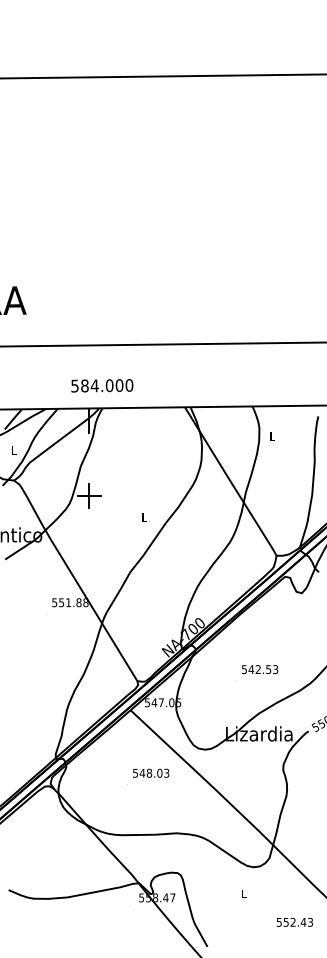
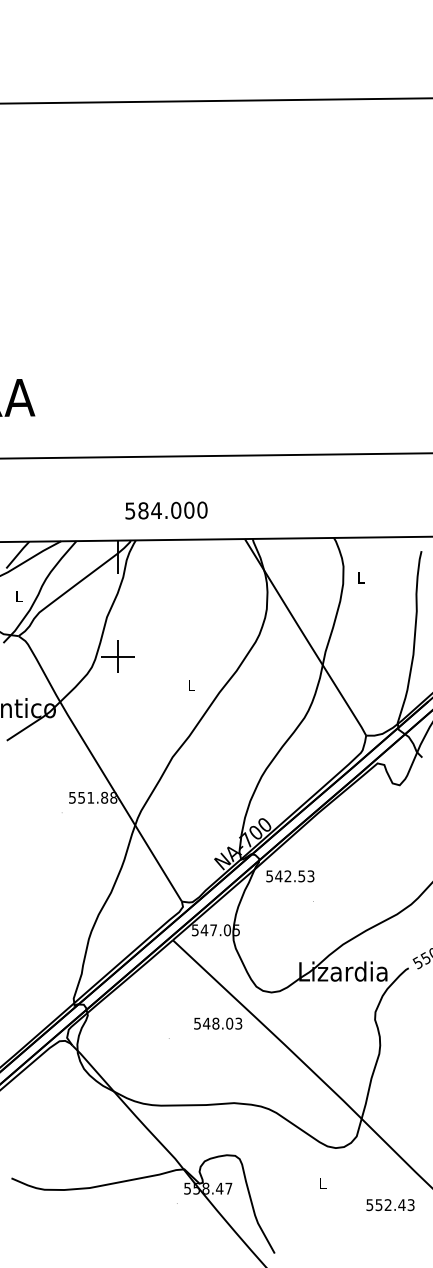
text: (102, 385) -> (166, 510), moved
text: (260, 669) -> (290, 876), moved
text: (151, 773) -> (218, 1023), moved
text: (294, 922) -> (390, 1205), moved

